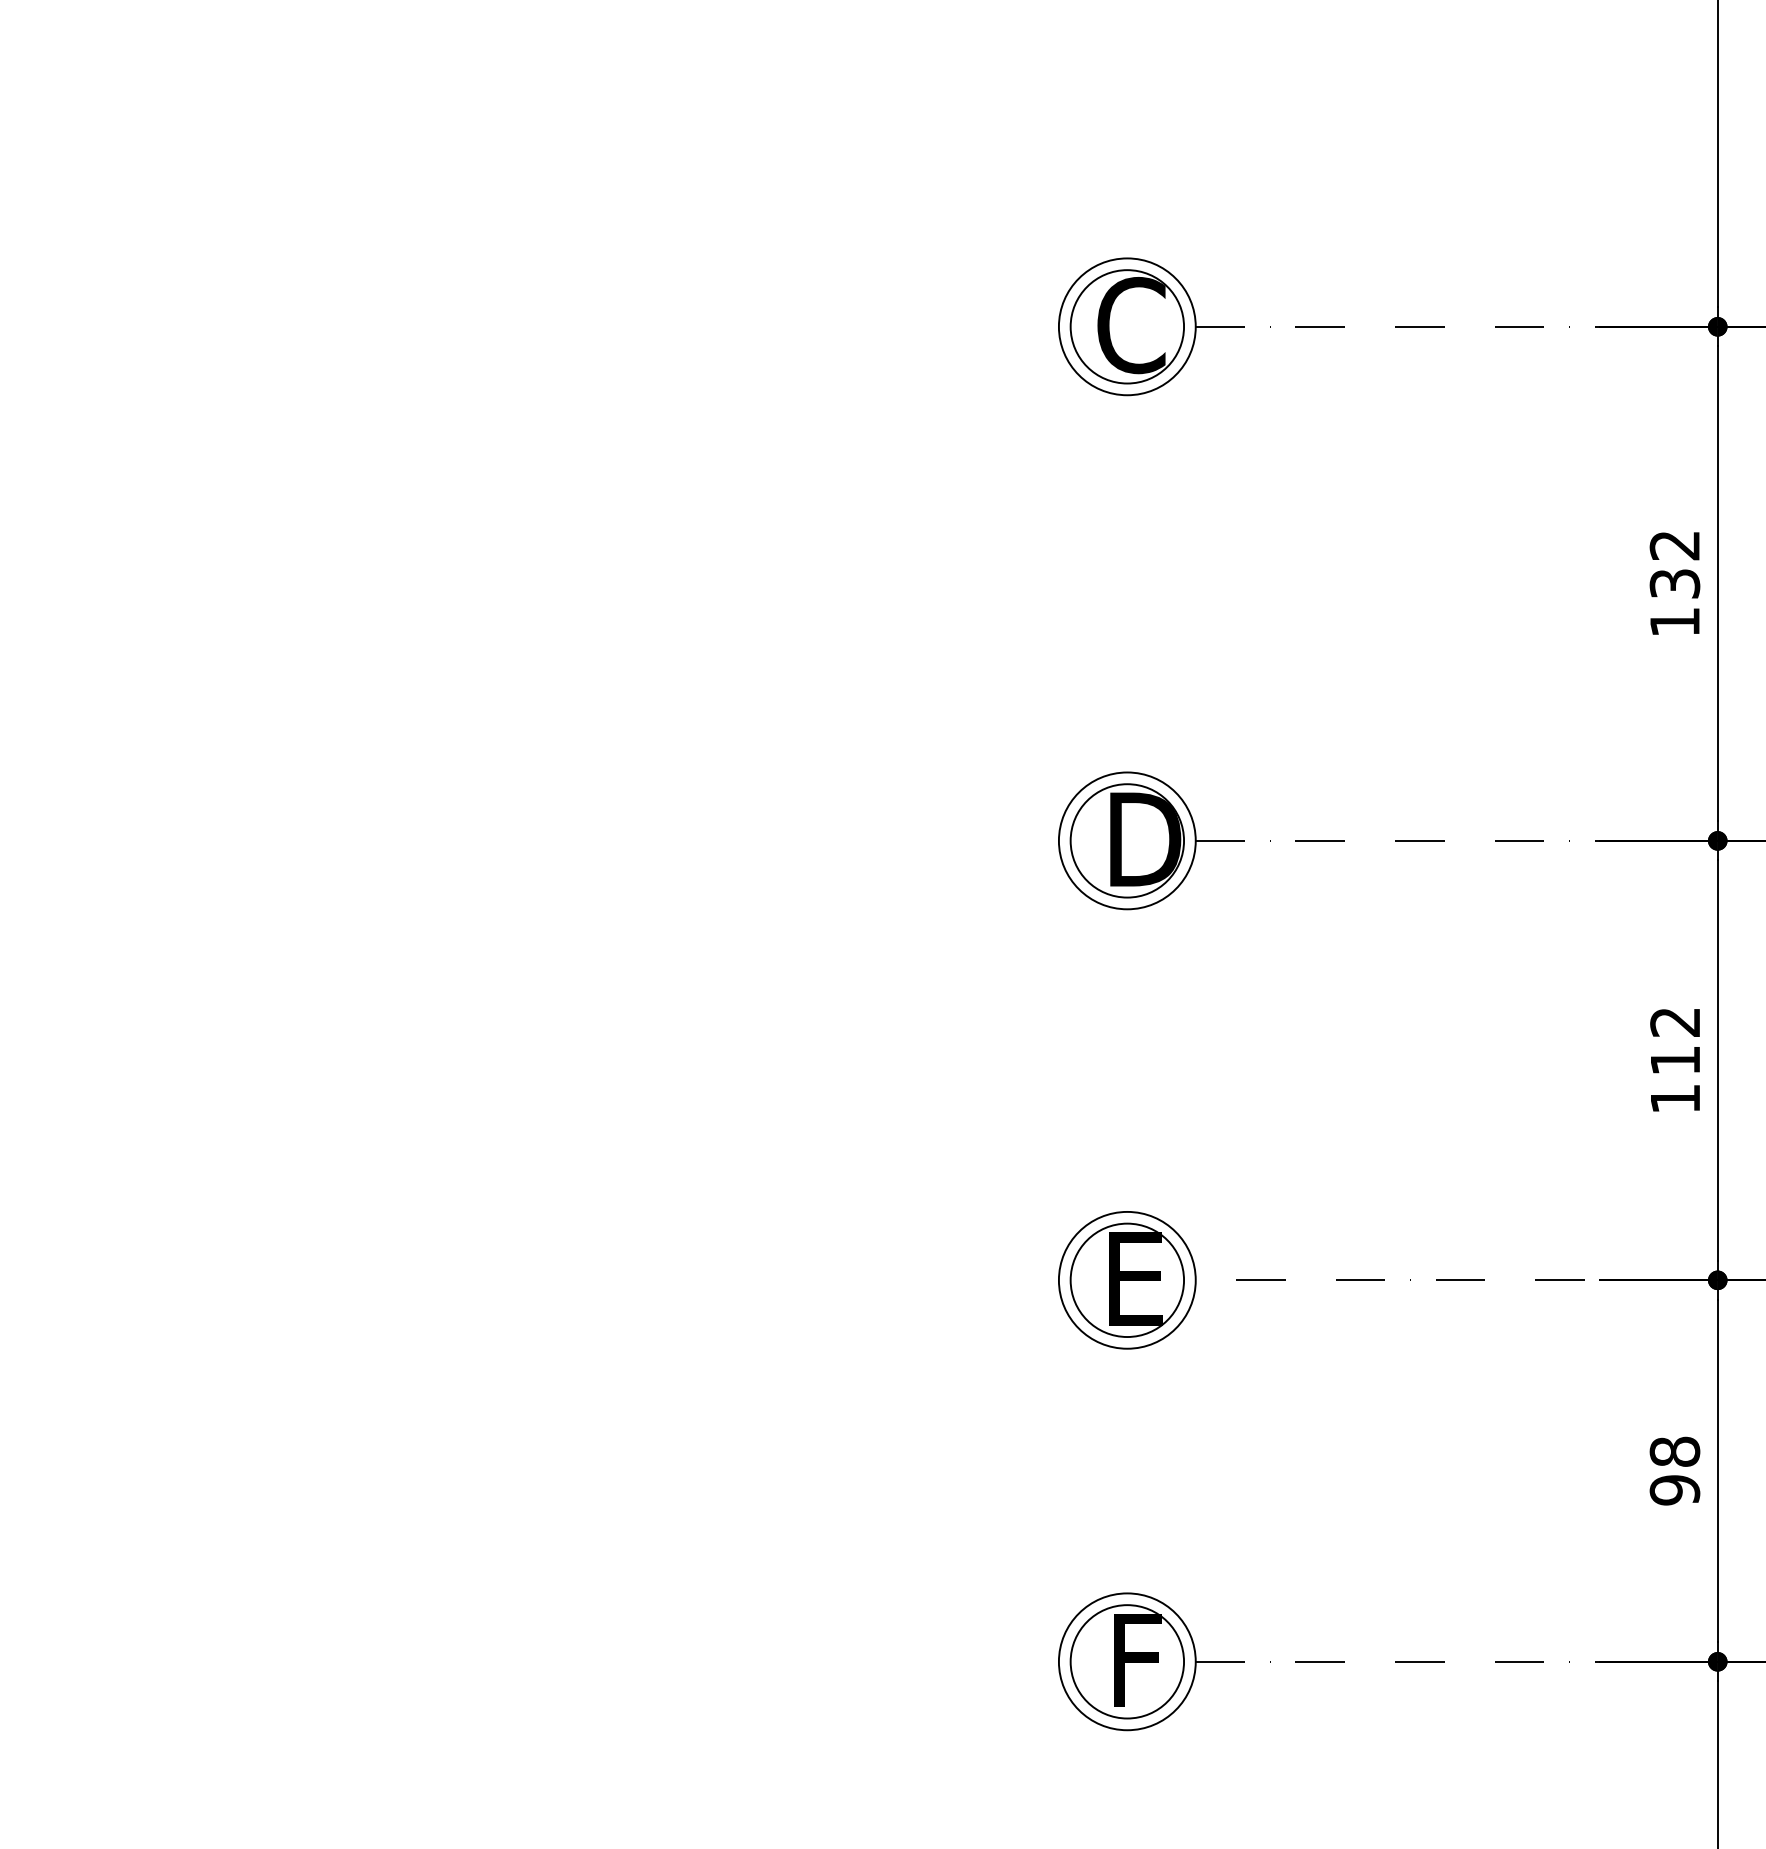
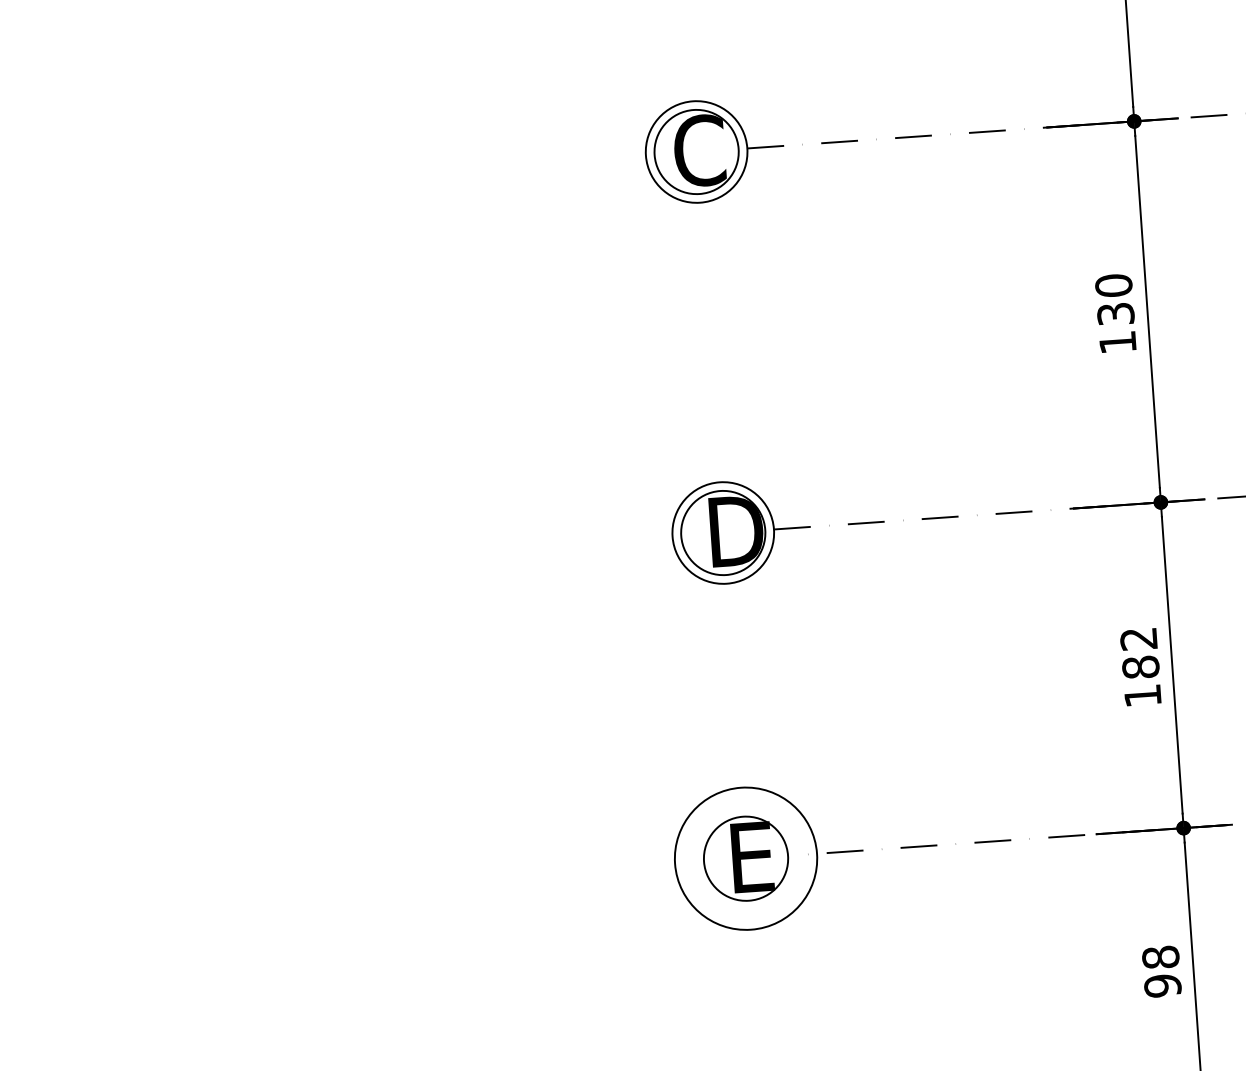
text: (1674, 545) -> (1113, 285), 132 -> 130
text: (1675, 1060) -> (1140, 667), 112 -> 182
circle: (1126, 1279) -> (745, 858), size x1.4

